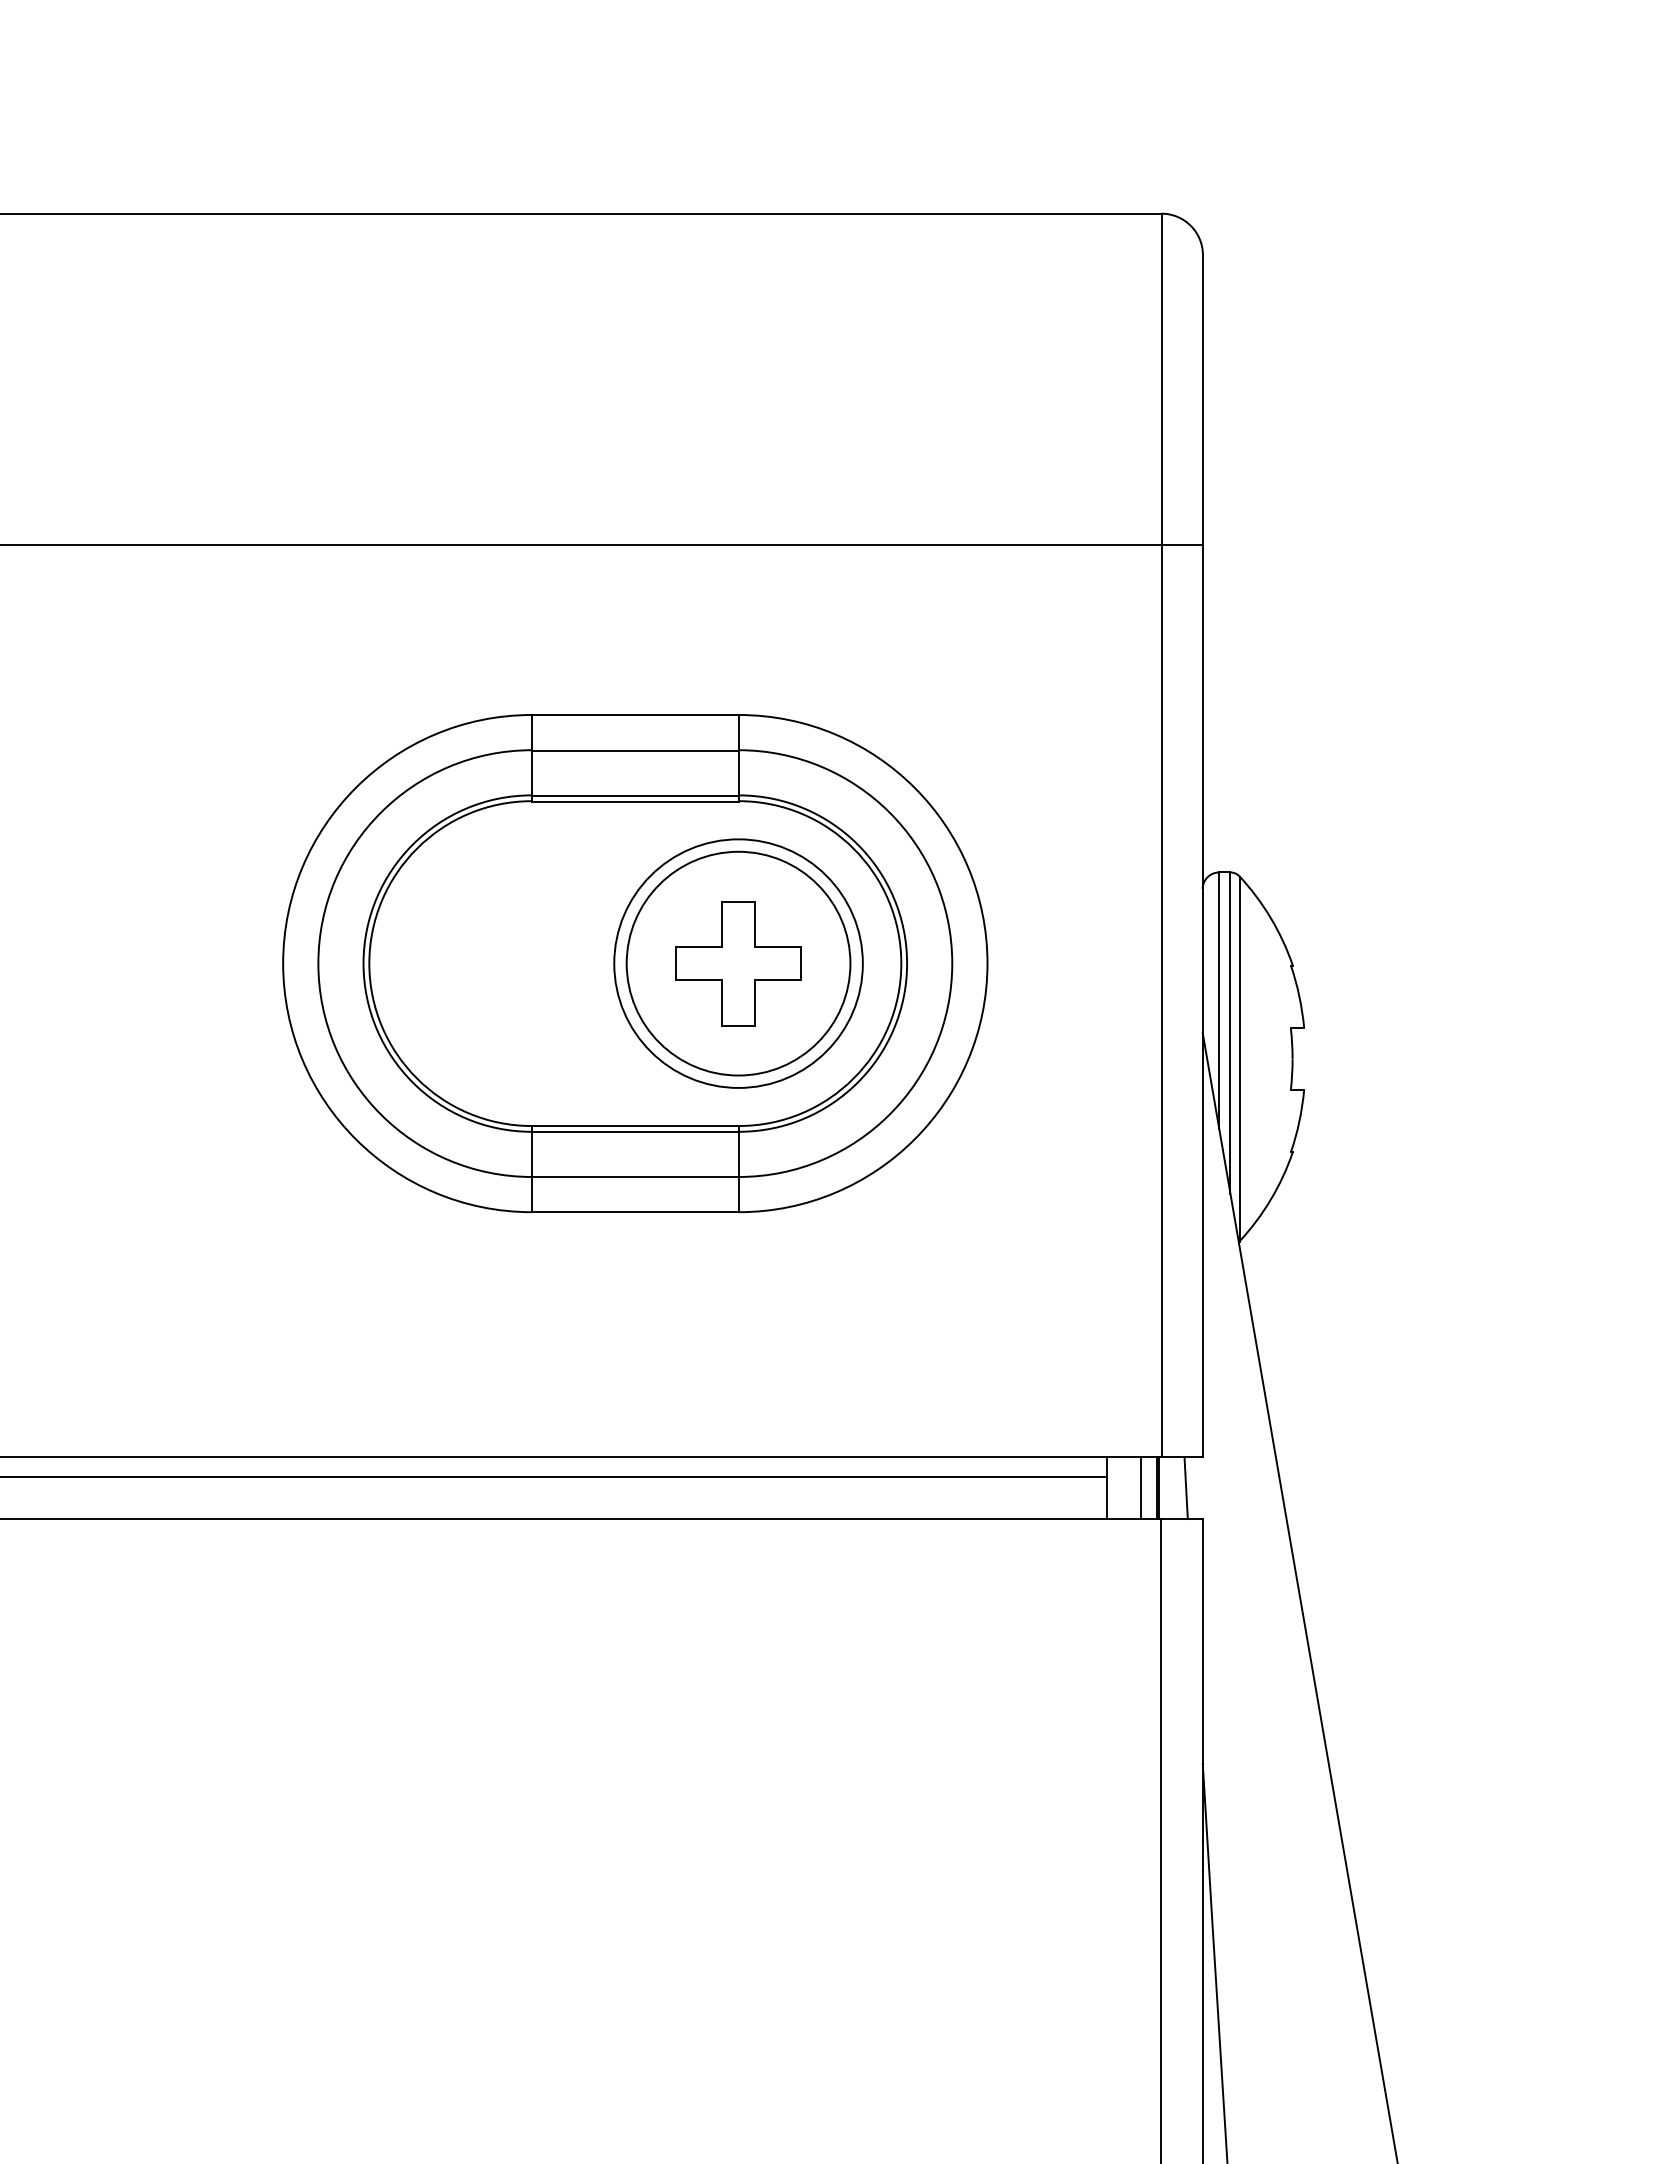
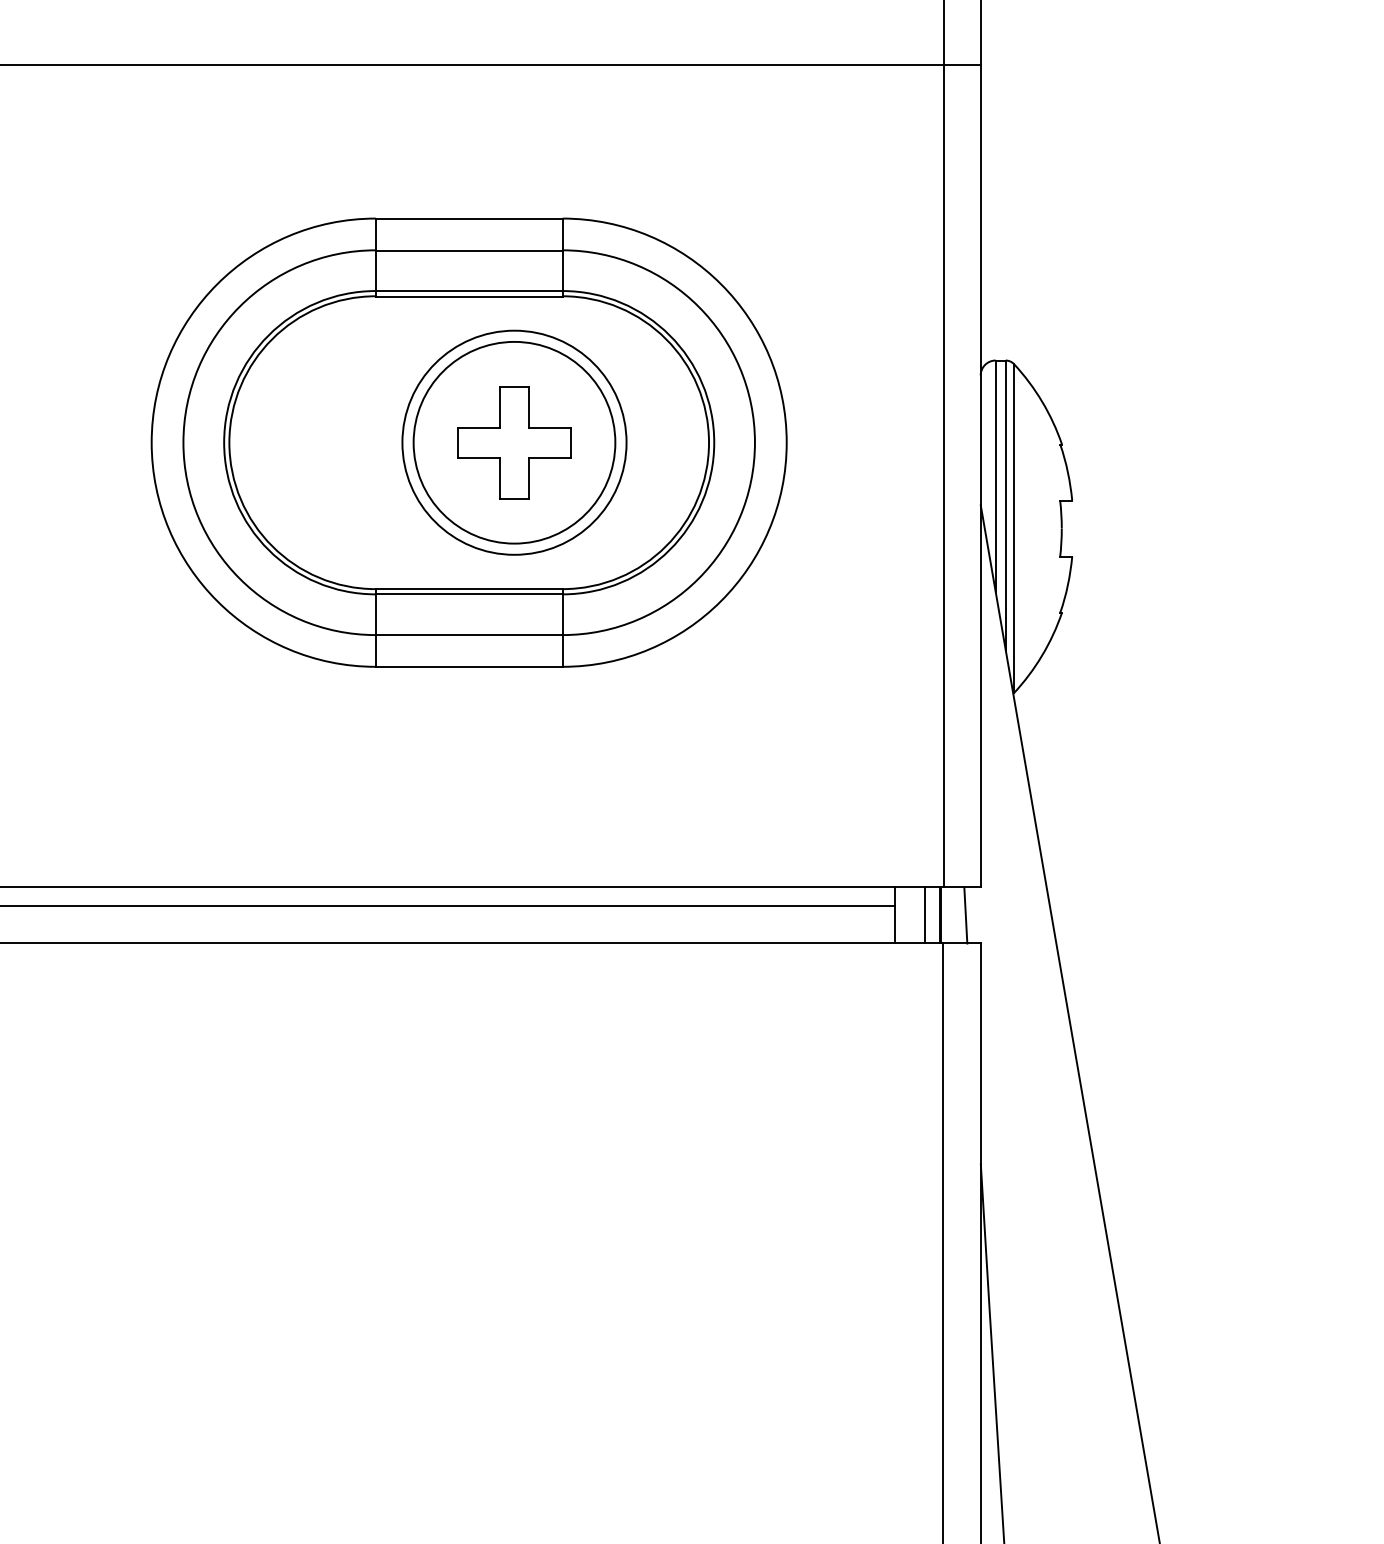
part: (738, 963) -> (514, 442), moved

